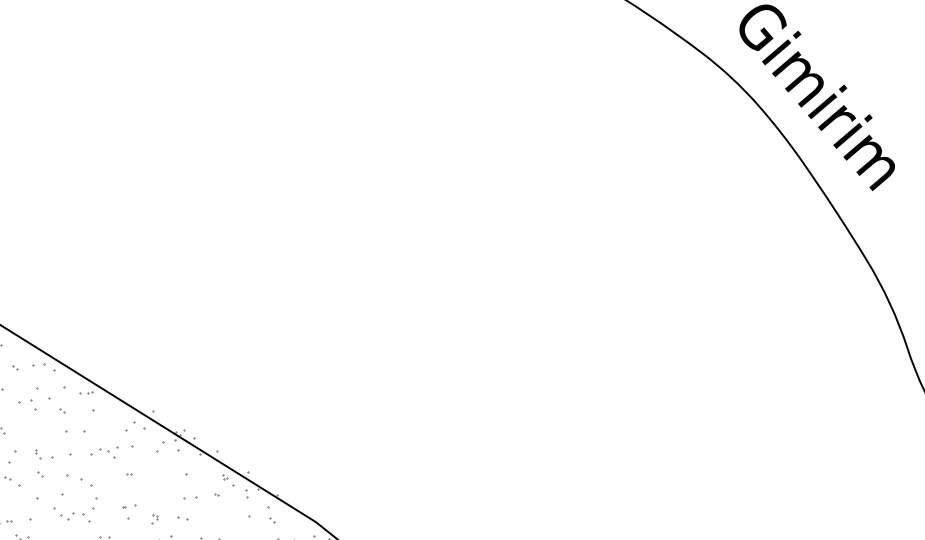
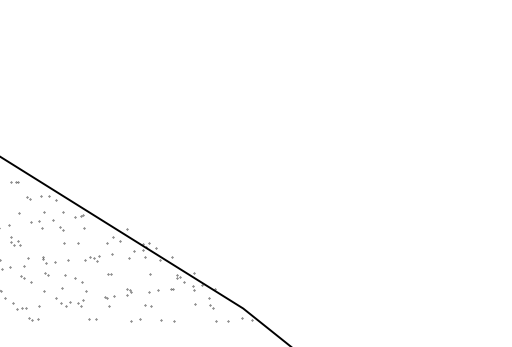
part: (104, 452) -> (92, 258), size x0.71
part: (88, 515) -> (80, 303), size x0.62
part: (154, 519) -> (128, 292), moved

